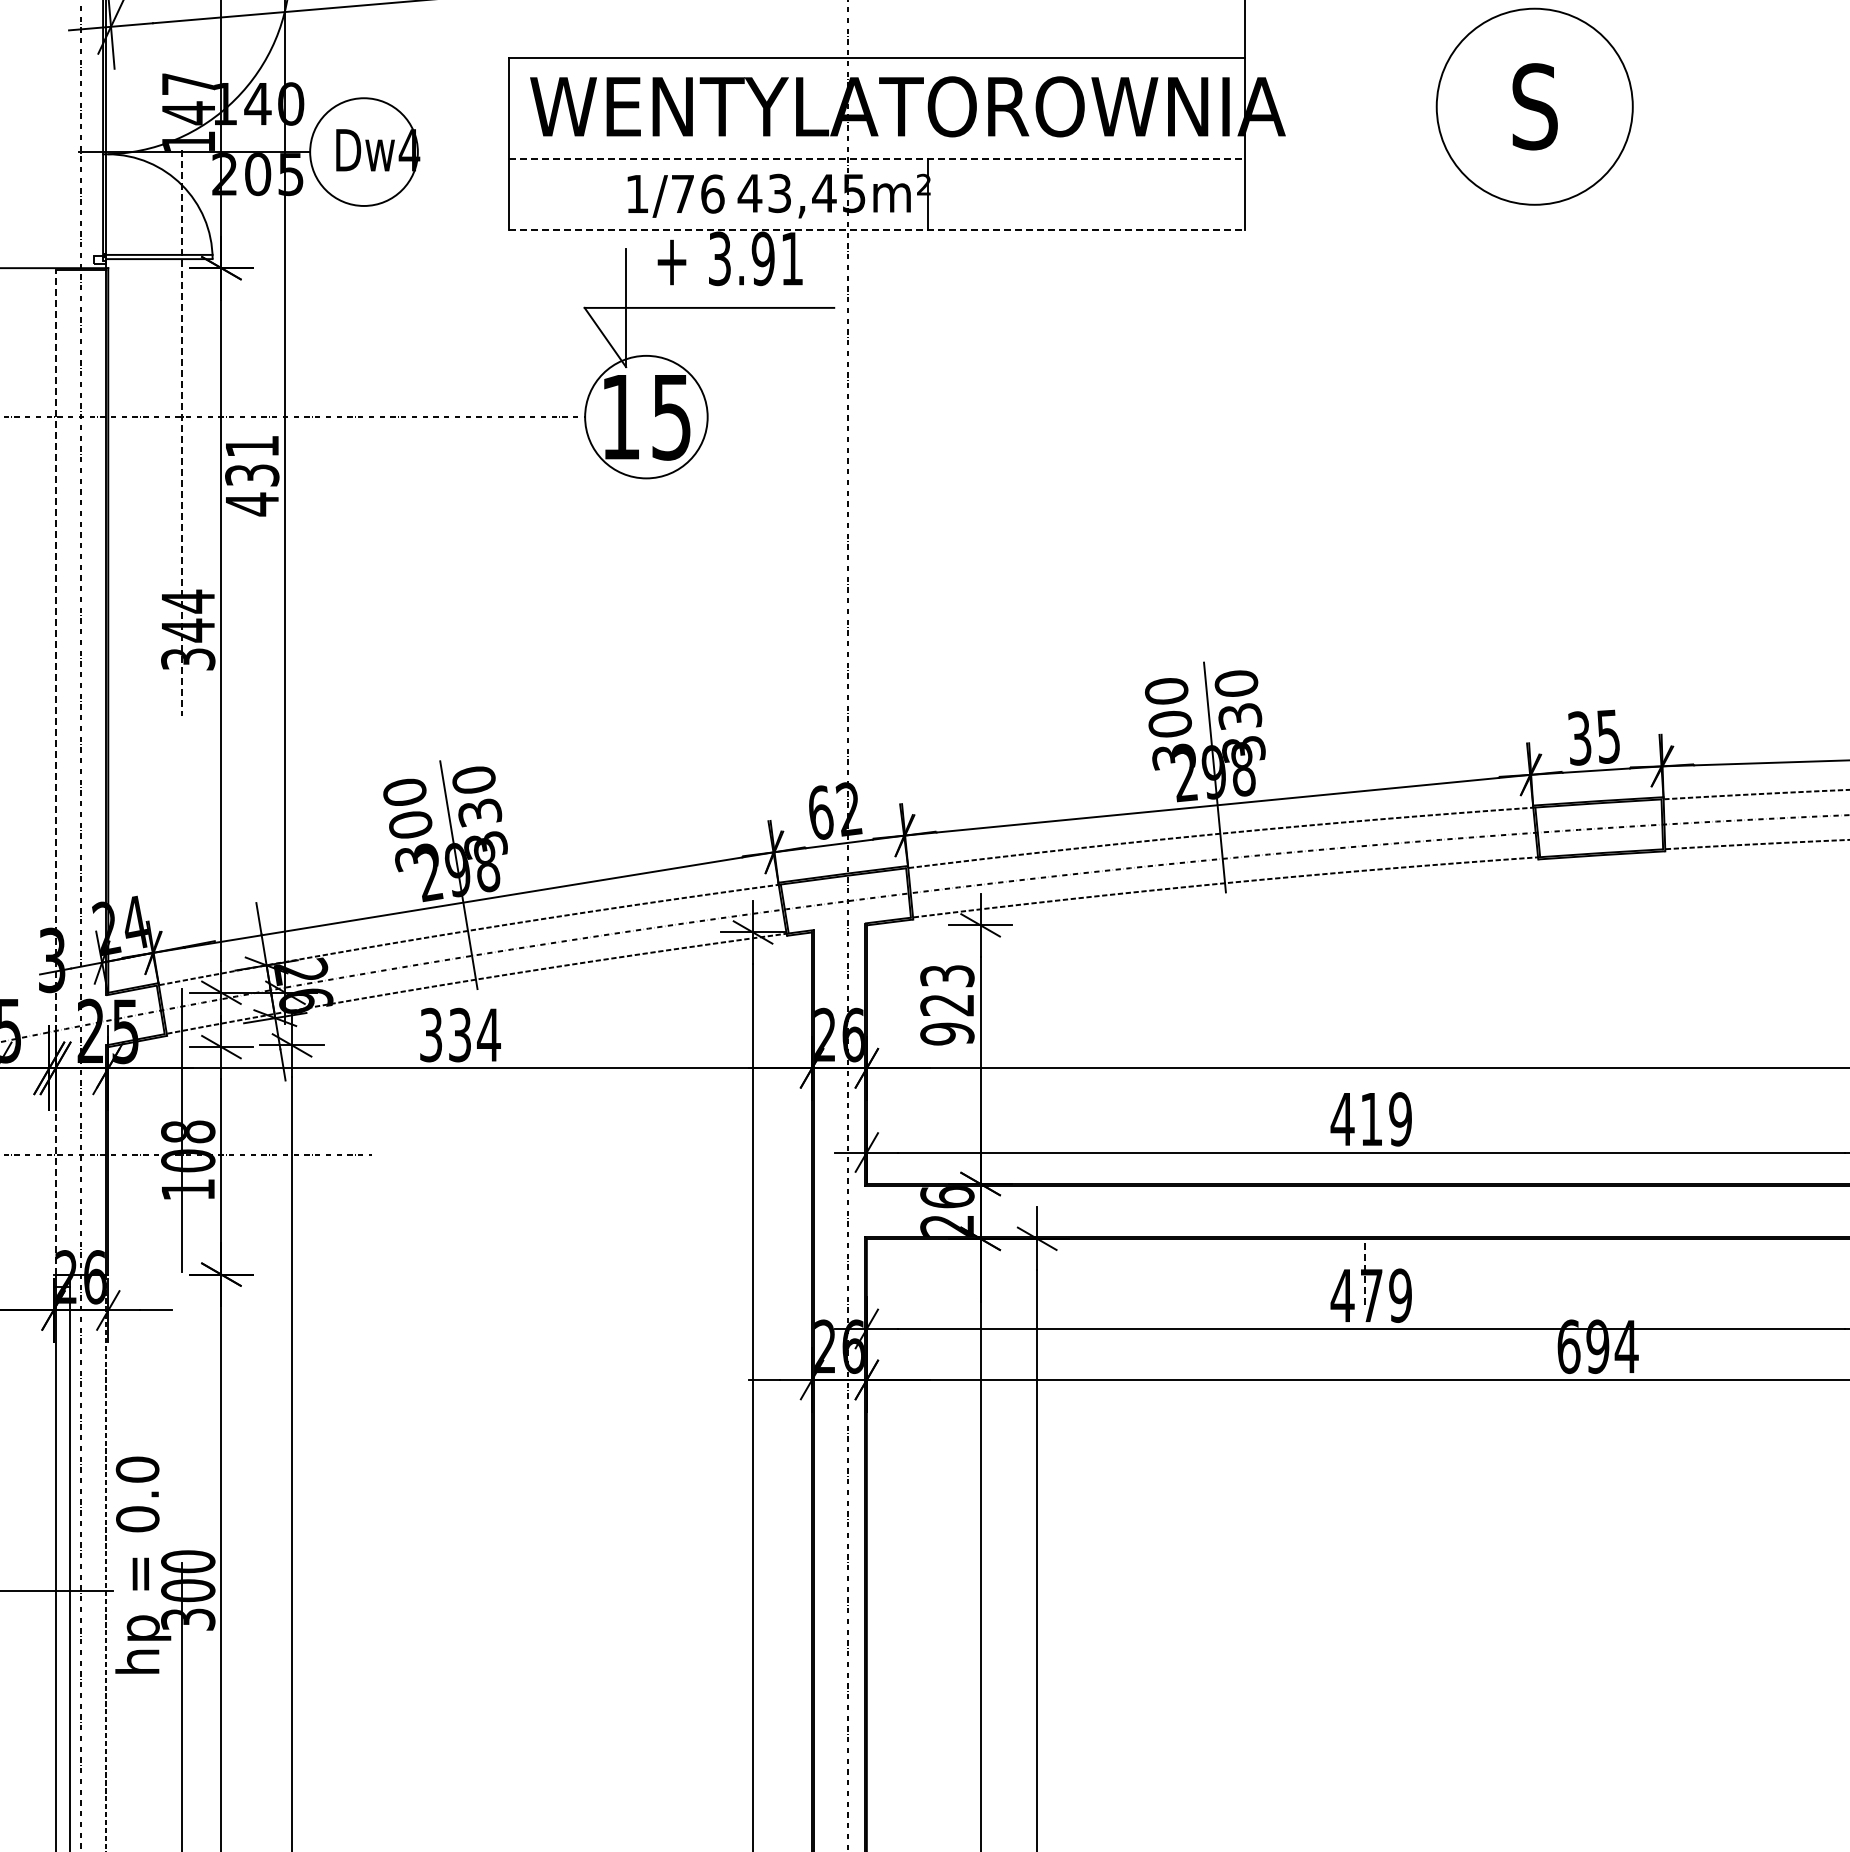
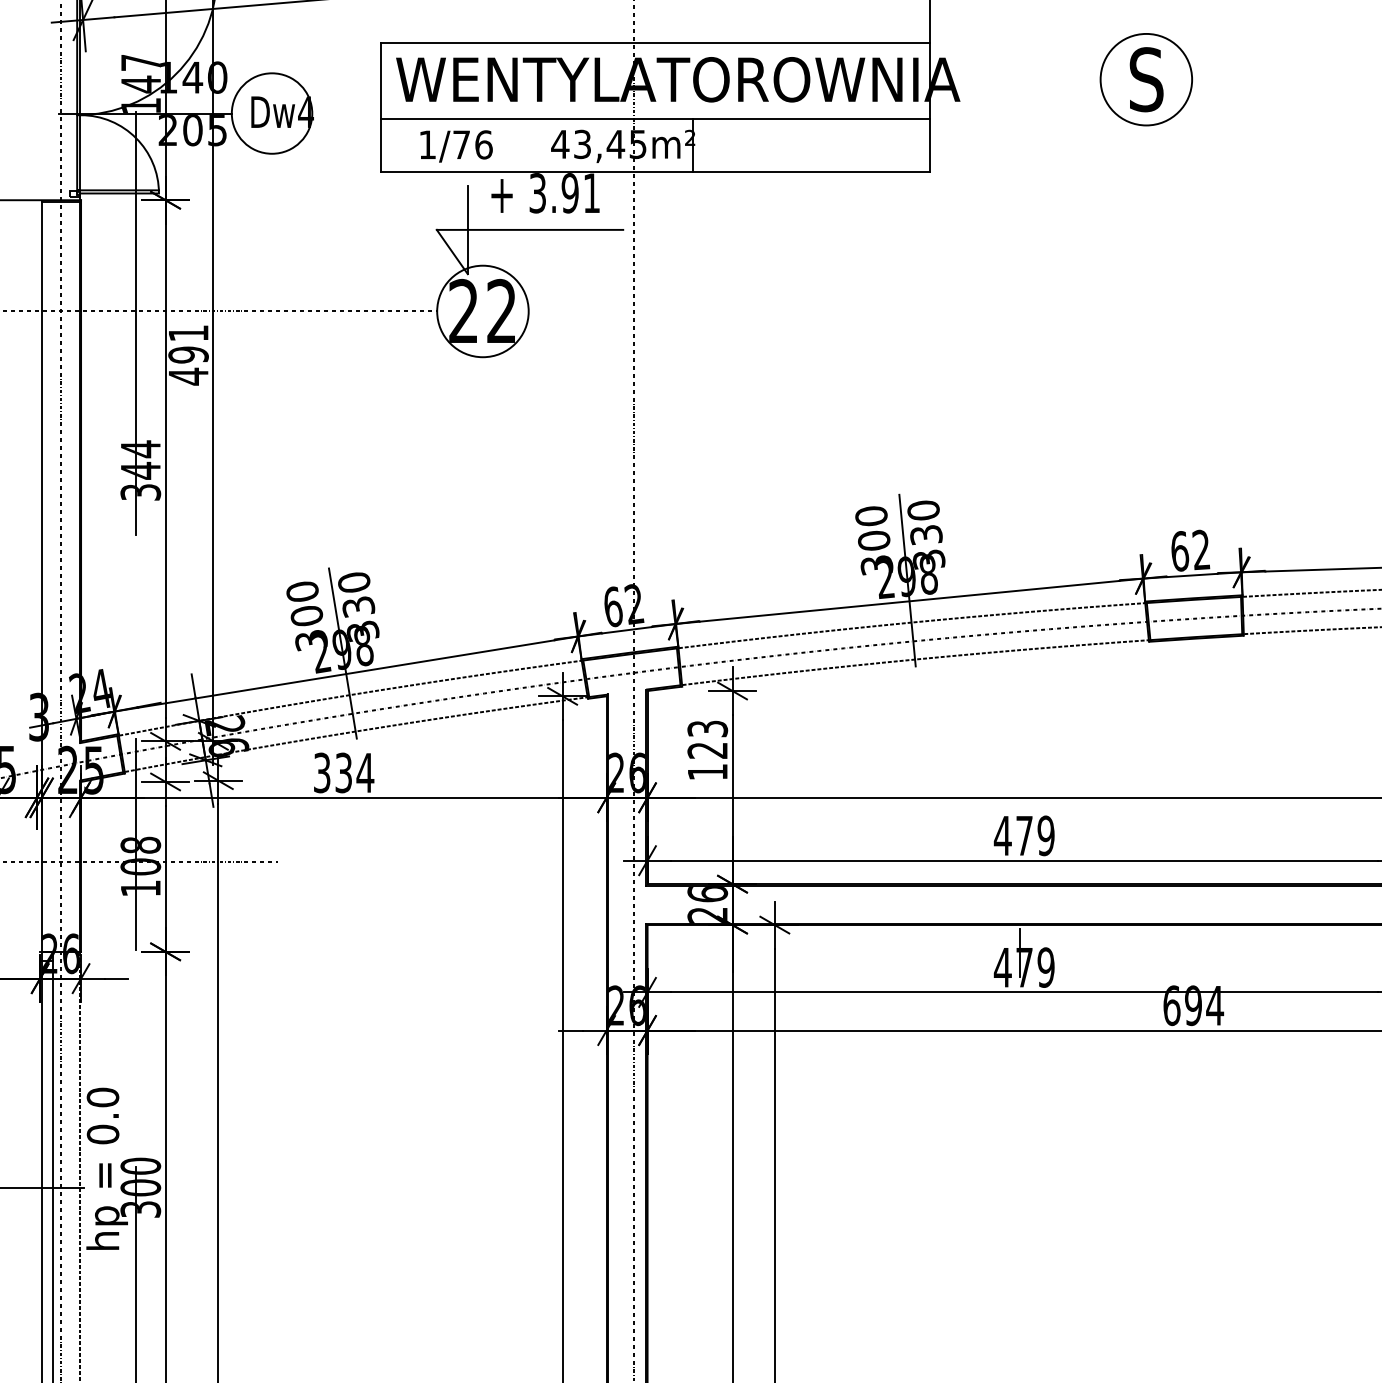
circle: (1534, 106) -> (1146, 79), size x0.62
line: (877, 159) -> (655, 119), dashed -> solid
text: (675, 195) -> (456, 145), moved
line: (877, 230) -> (655, 172), dashed -> solid
text: (645, 416) -> (482, 311), 15 -> 22
line: (182, 433) -> (136, 323), dashed -> solid
text: (252, 475) -> (188, 355), 431 -> 491
text: (1594, 737) -> (1190, 550), 35 -> 62
line: (55, 771) -> (41, 576), dashed -> solid
text: (947, 1033) -> (707, 771), 923 -> 123
text: (1371, 1119) -> (1024, 836), 419 -> 479
line: (1364, 1276) -> (1019, 953), dashed -> solid

